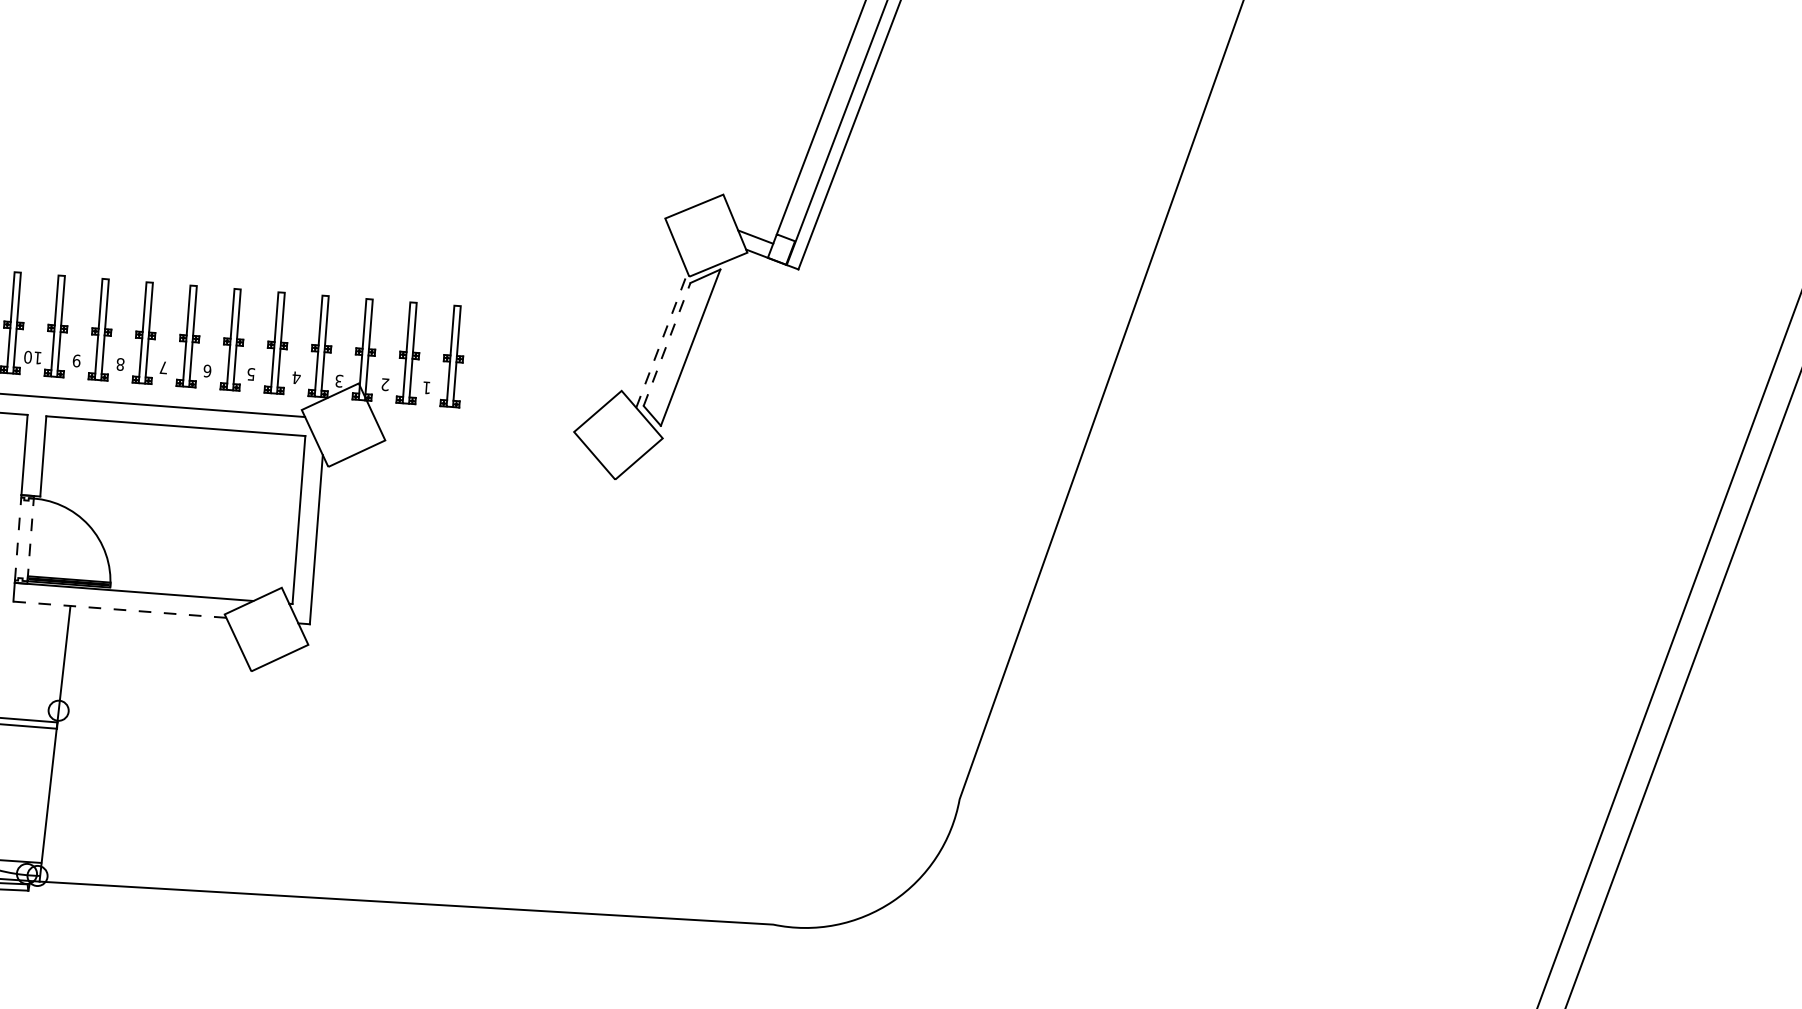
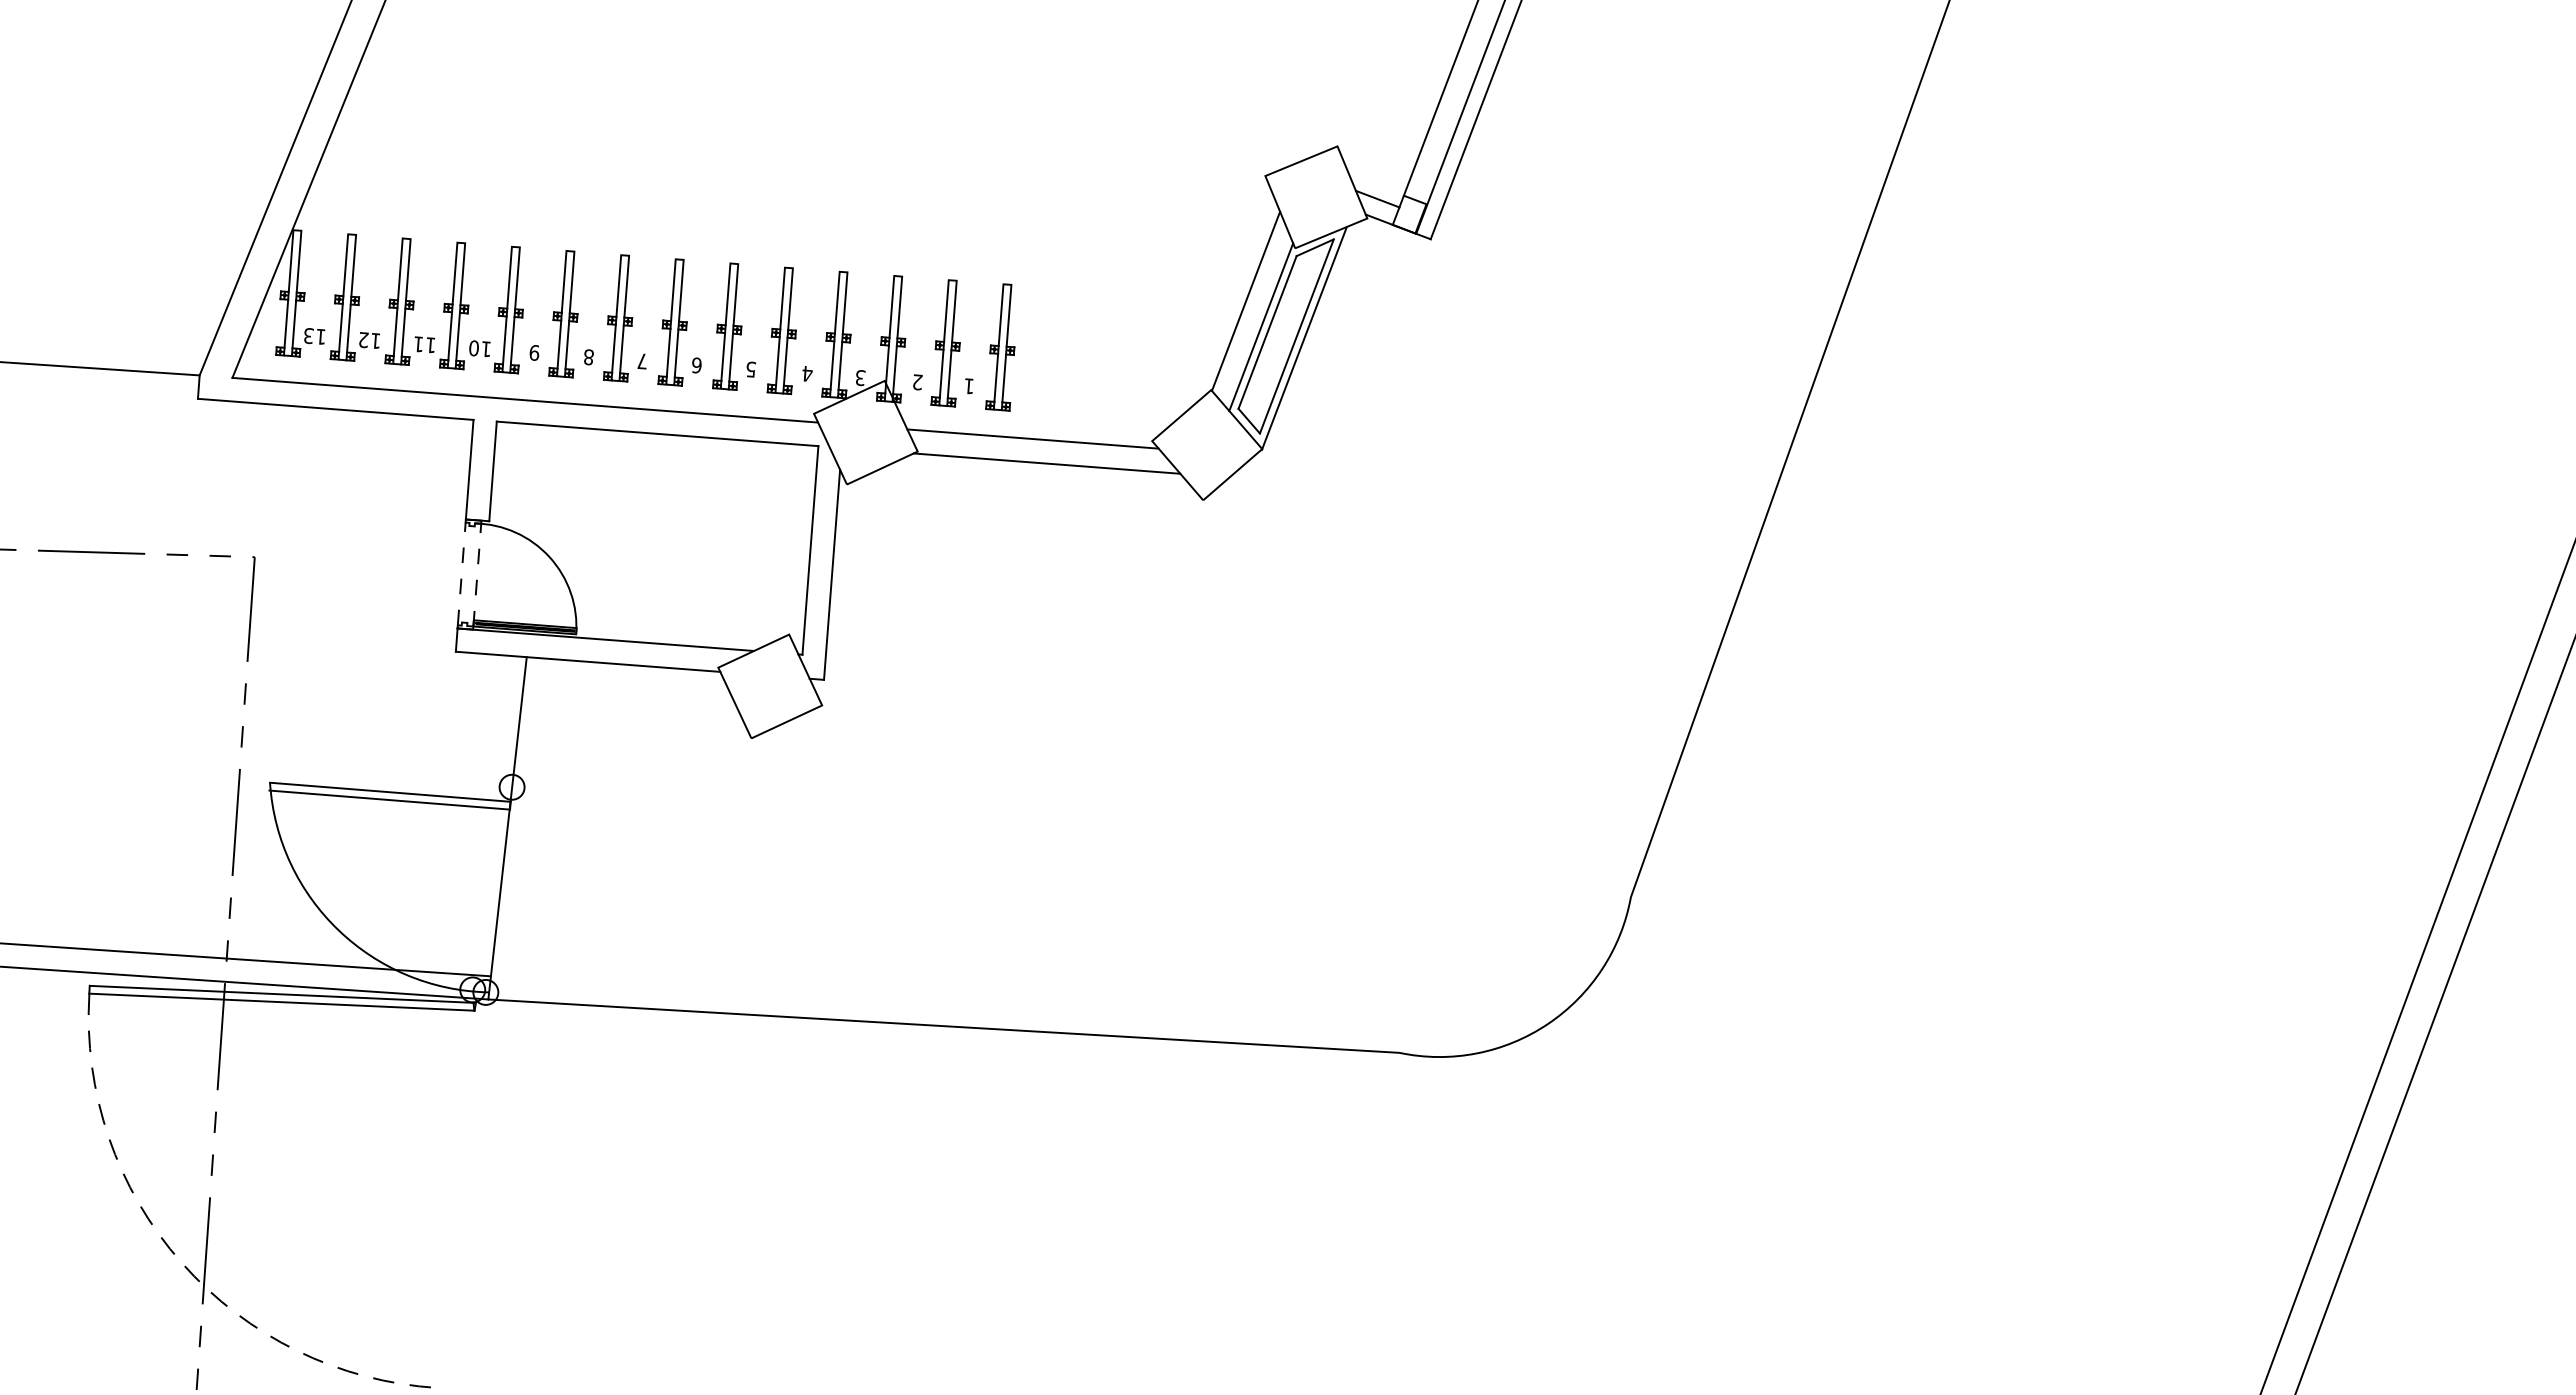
line: (650, 318) -> (1246, 300), added
line: (662, 340) -> (1261, 327), dashed -> solid
line: (667, 344) -> (1267, 332), dashed -> solid
line: (695, 348) -> (1303, 337), added
line: (477, 429) -> (1032, 438), added
line: (489, 450) -> (1046, 463), added
line: (120, 609) -> (588, 661), dashed -> solid

